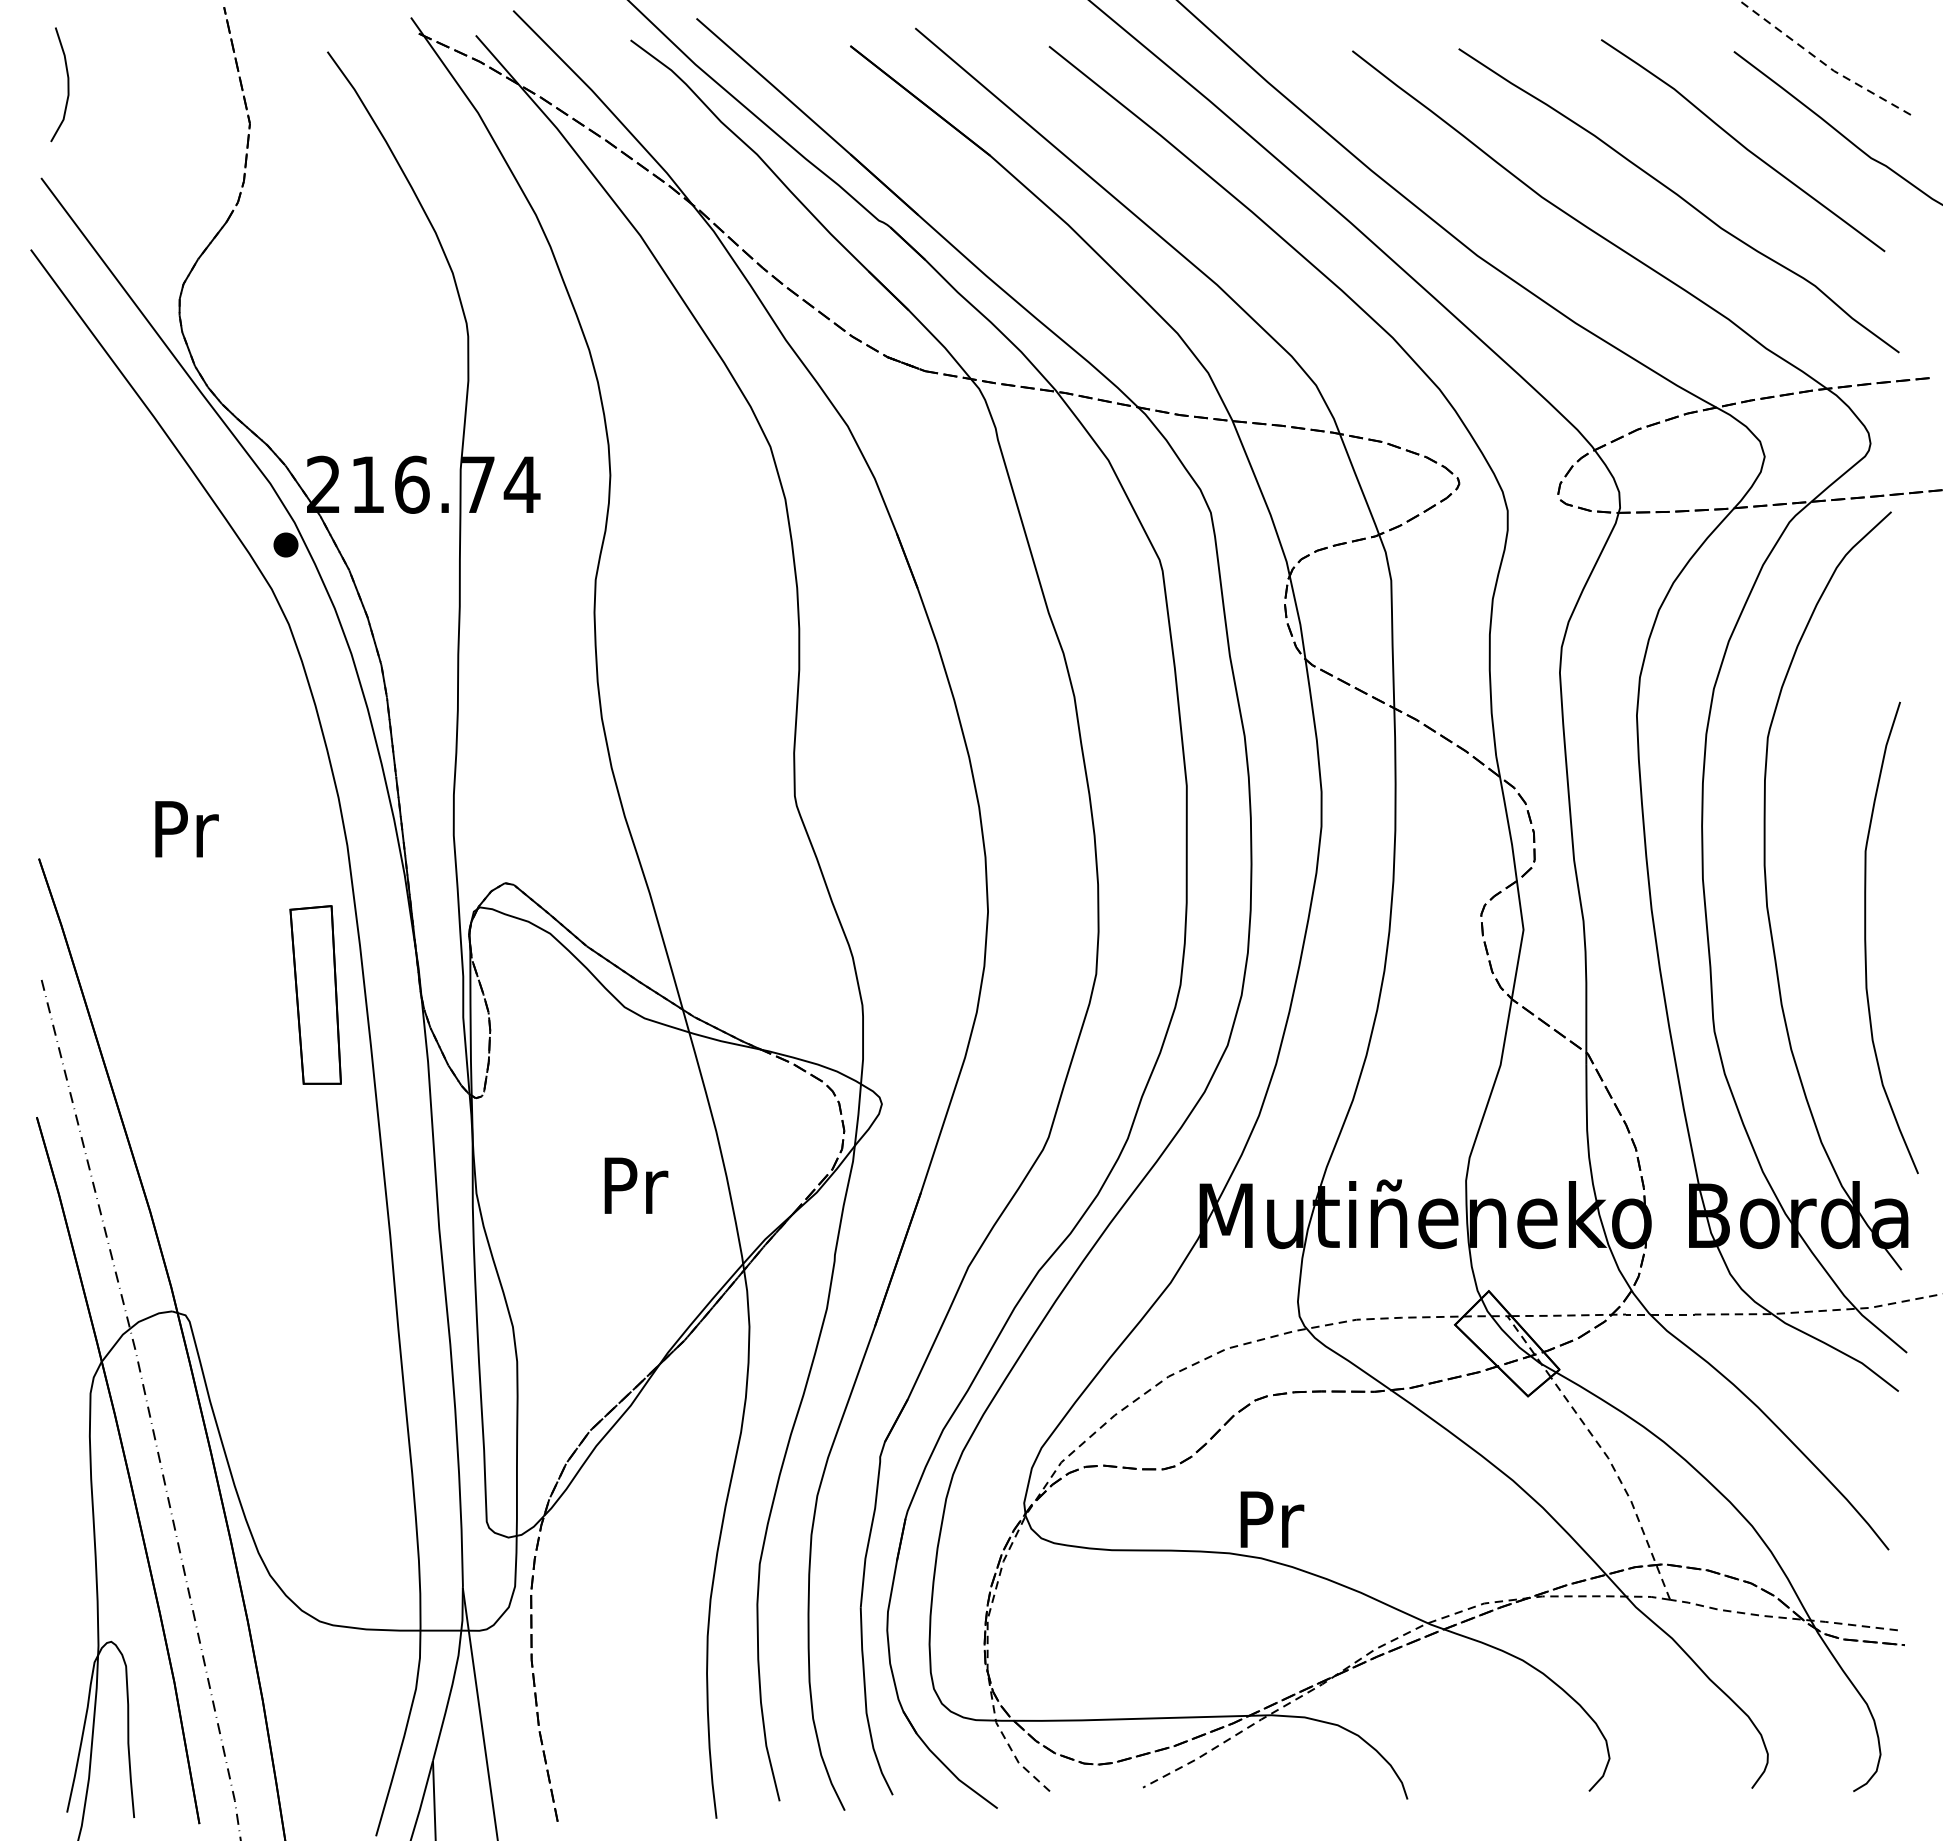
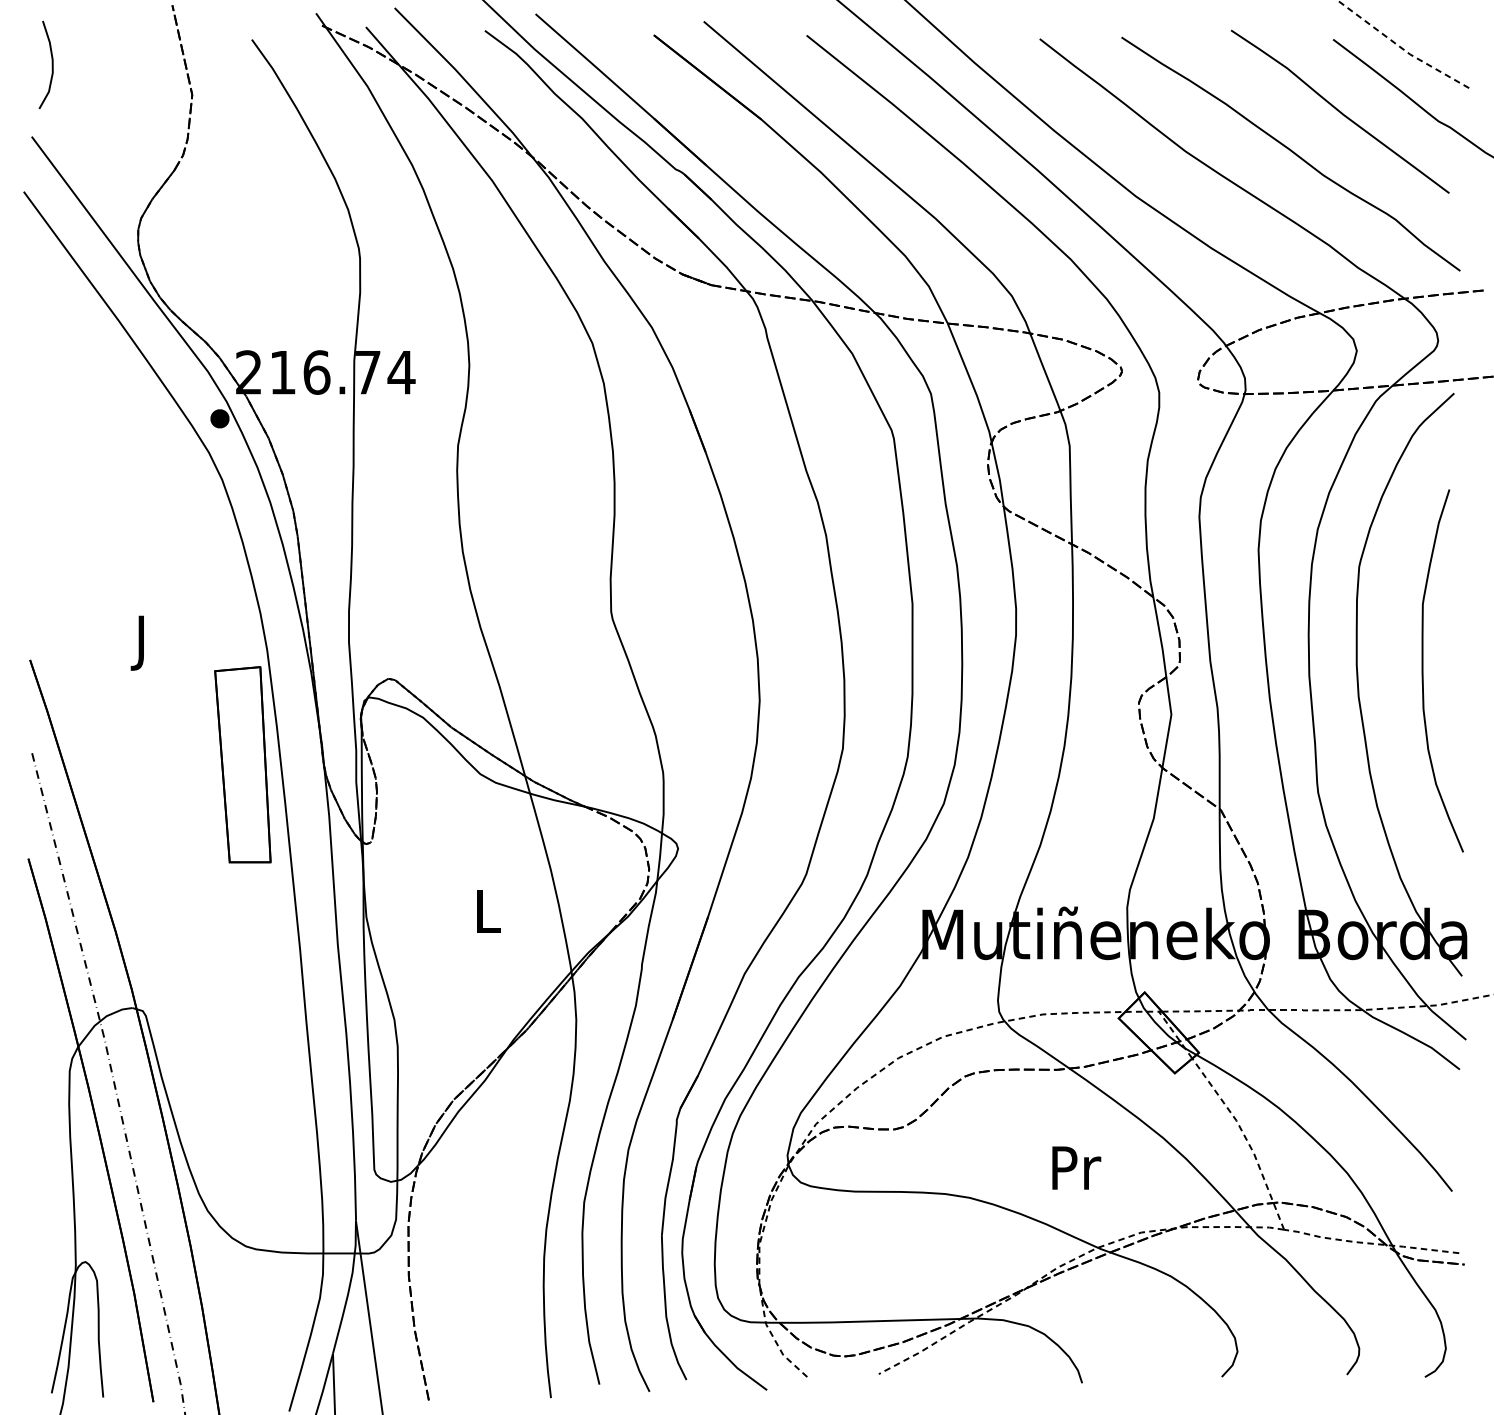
text: (186, 836) -> (143, 642), Pr -> J
curve: (1866, 937) -> (1423, 670), moved
part: (315, 994) -> (242, 764), size x1.43
text: (636, 1185) -> (489, 911), Pr -> L
text: (1272, 1519) -> (1076, 1168), moved

